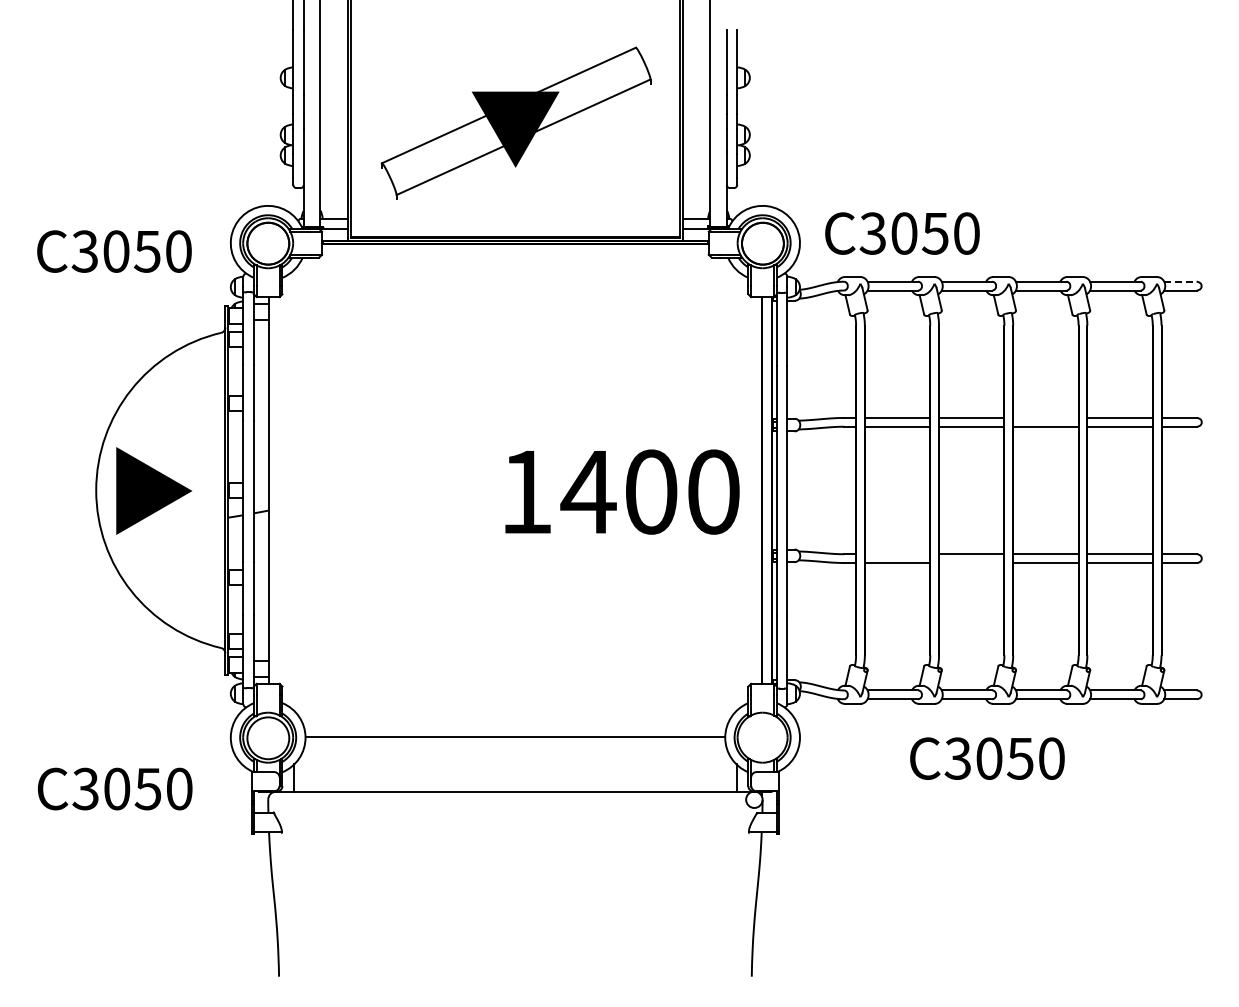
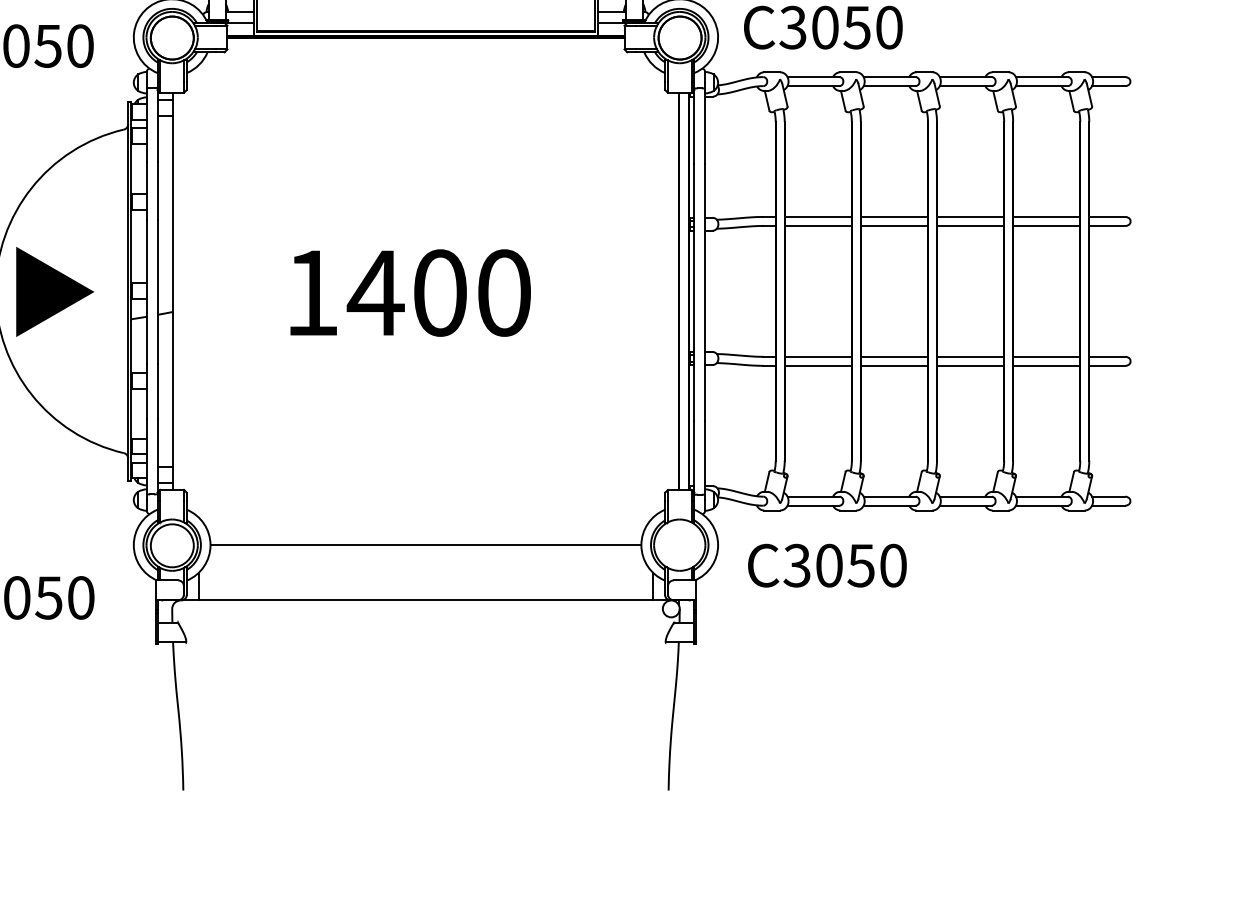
line: (1180, 281) -> (1108, 76), dashed -> solid
line: (1045, 417) -> (970, 216), added
text: (622, 491) -> (410, 292), moved
line: (897, 554) -> (818, 357), added
line: (971, 563) -> (894, 366), added
text: (987, 758) -> (827, 565), moved

